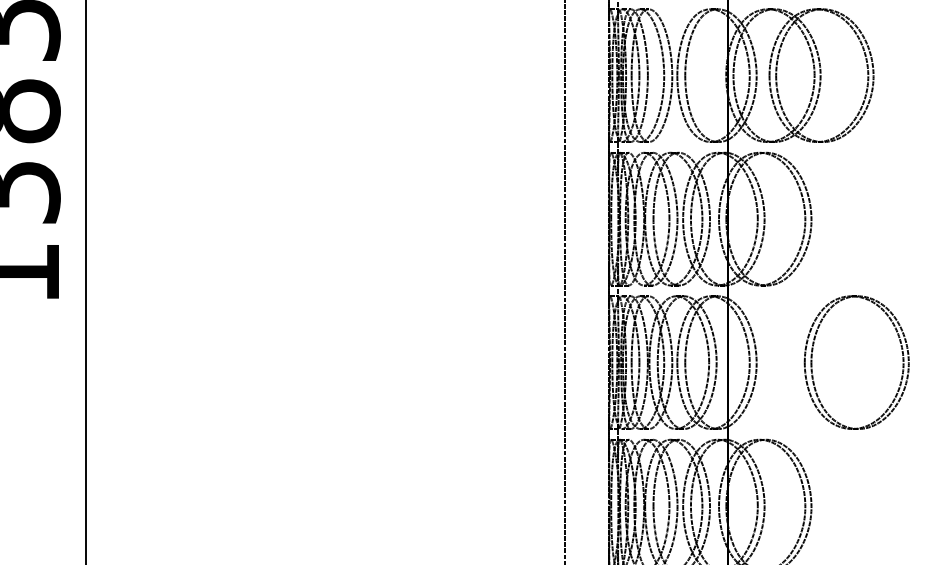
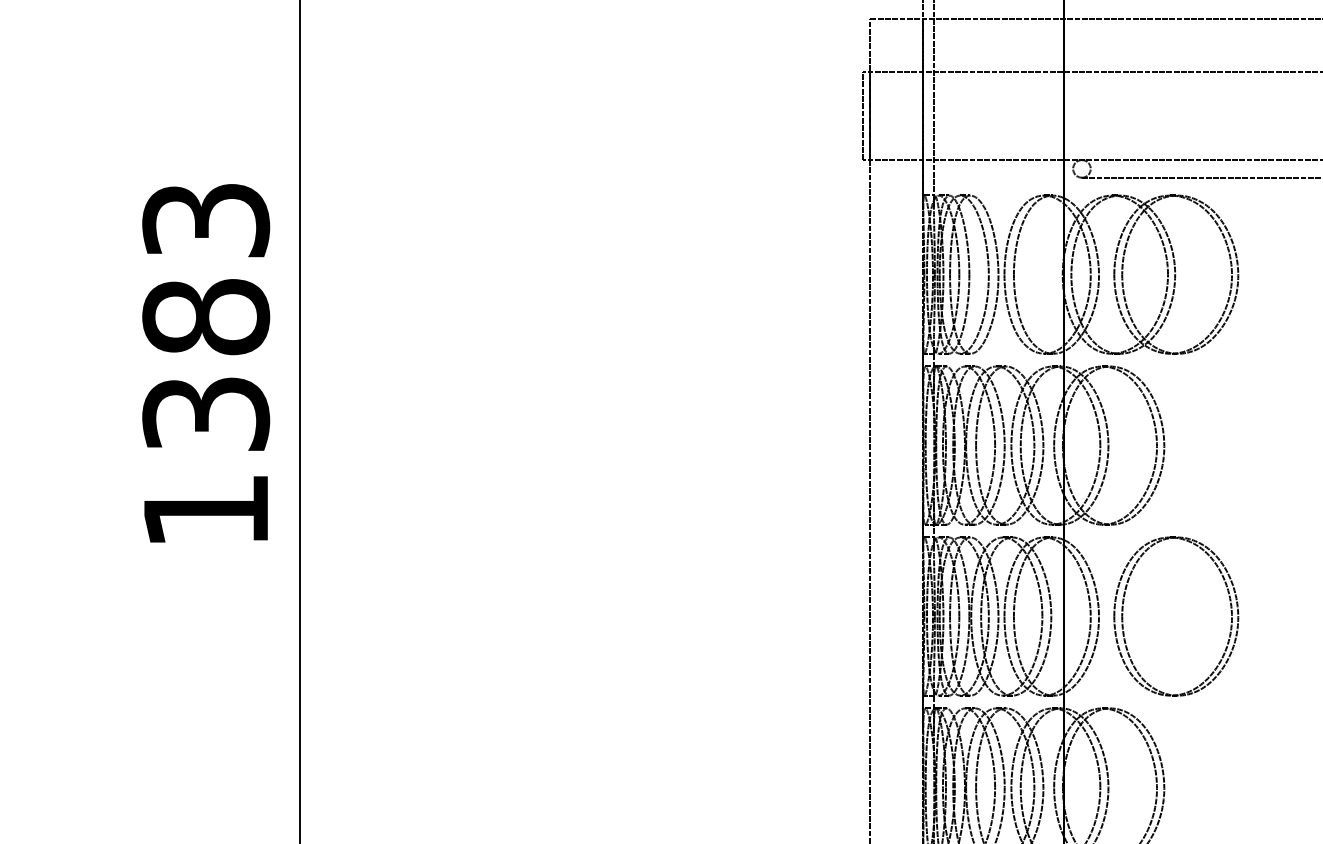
part: (812, 362) -> (1123, 616), moved

